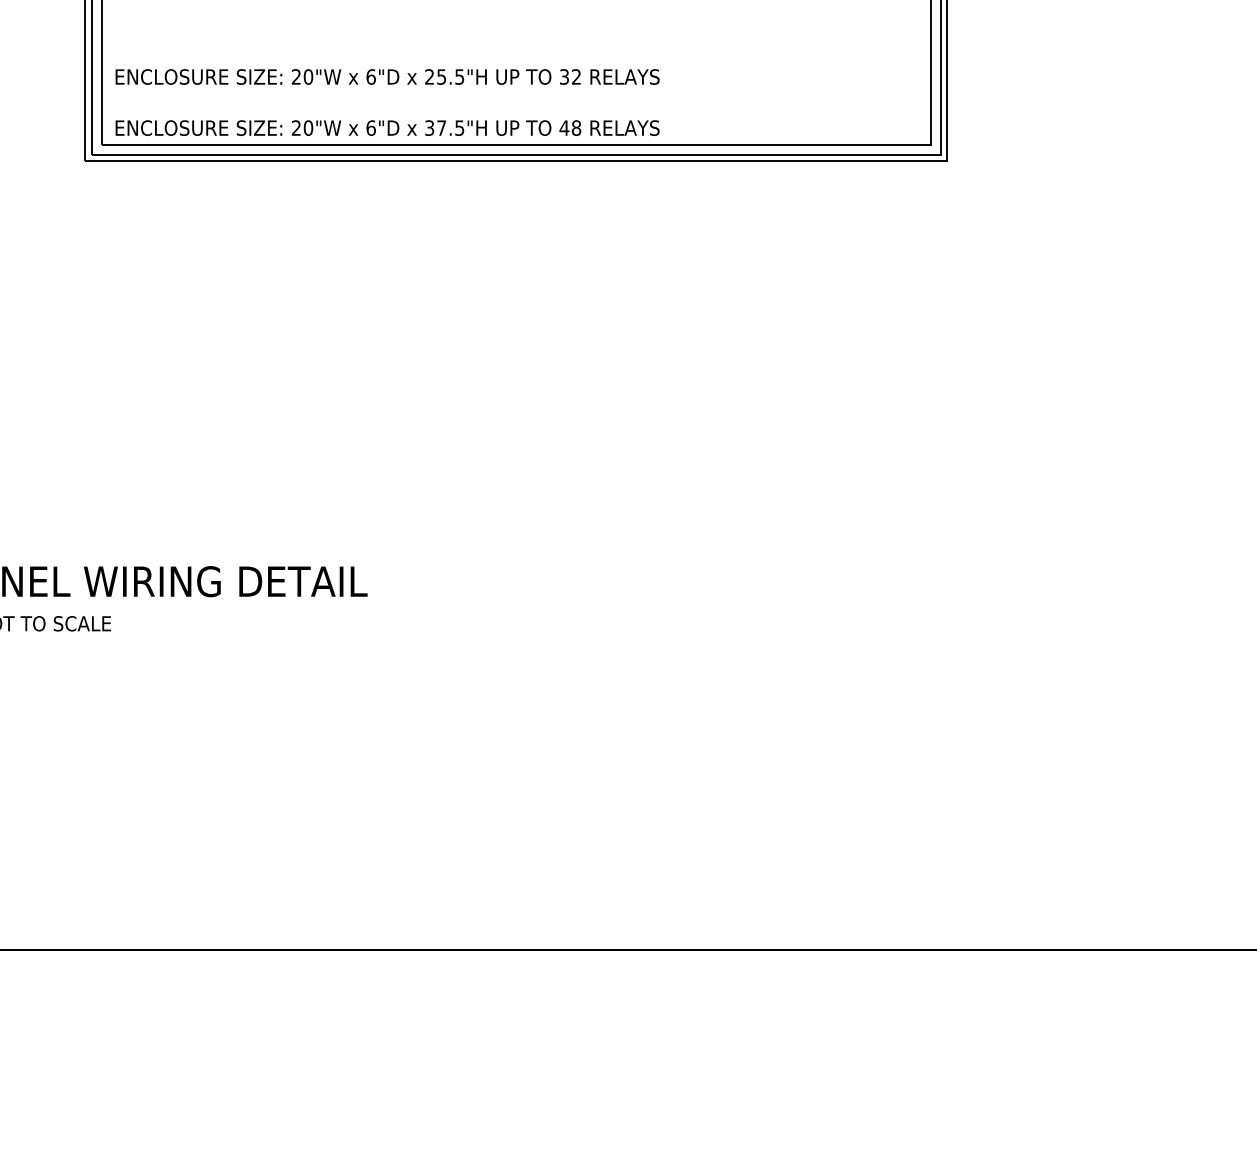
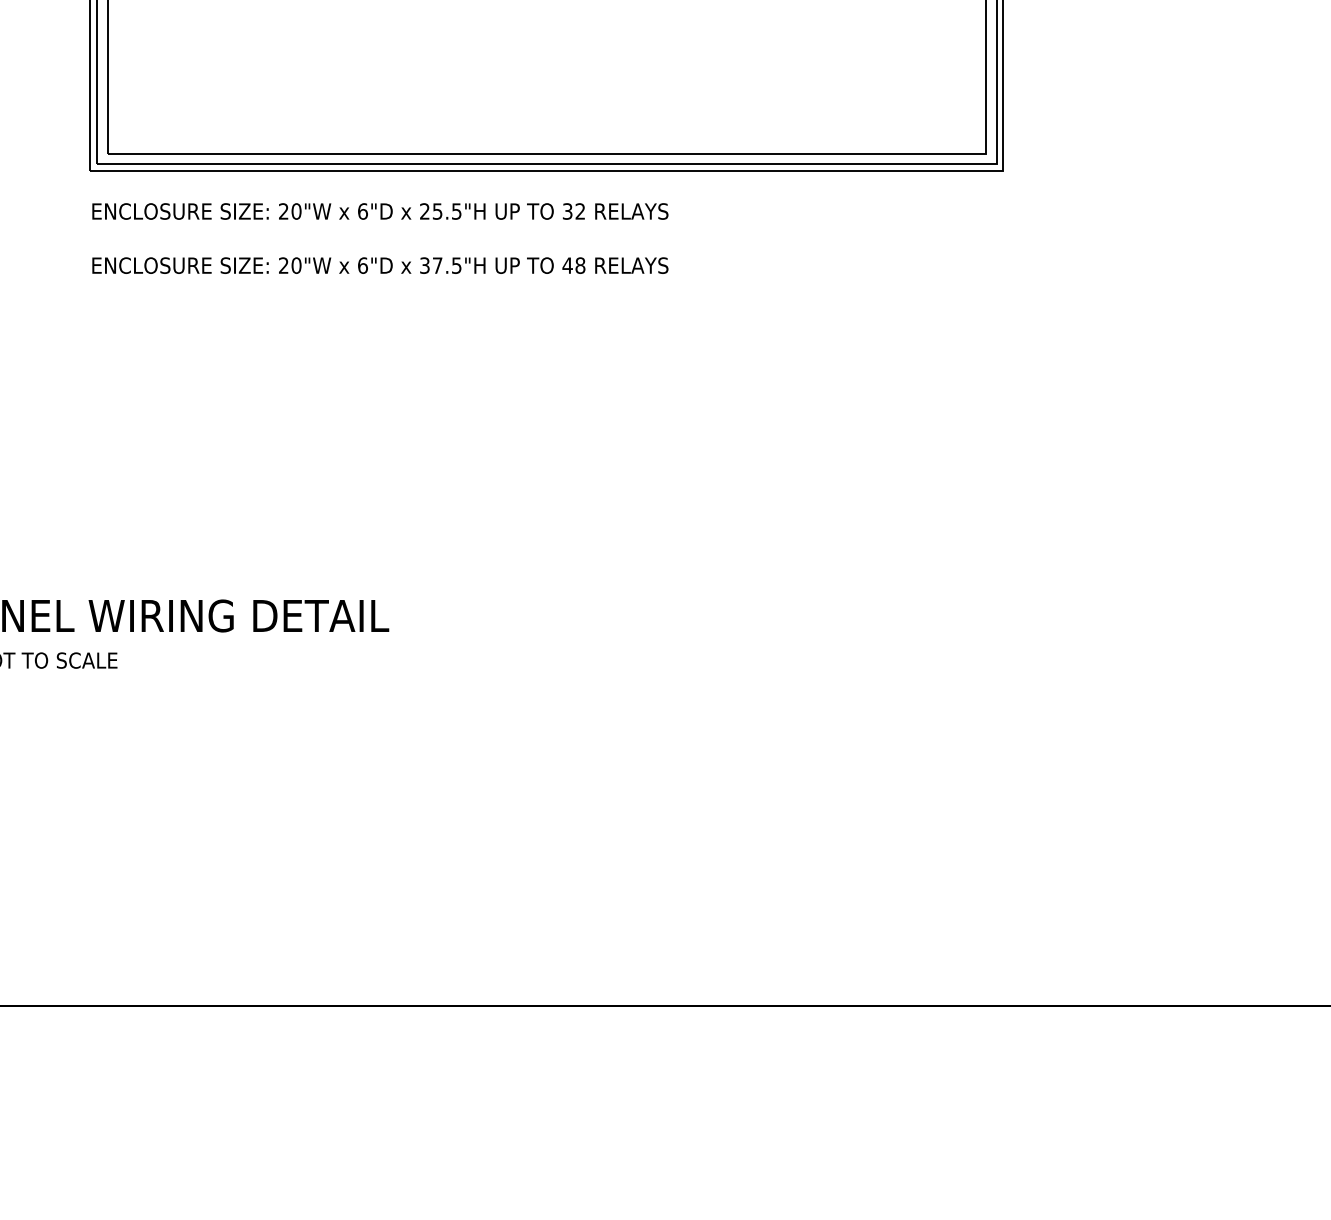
text: (387, 102) -> (380, 238), moved

